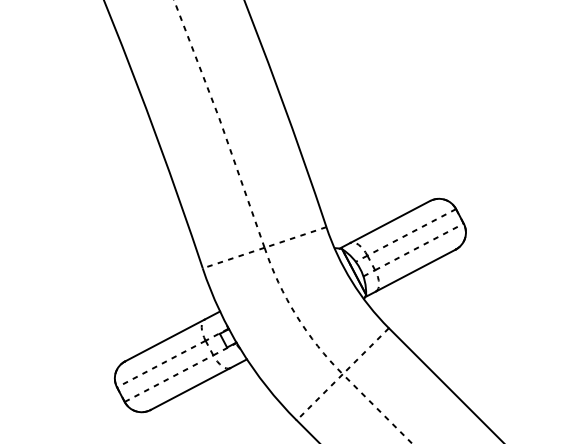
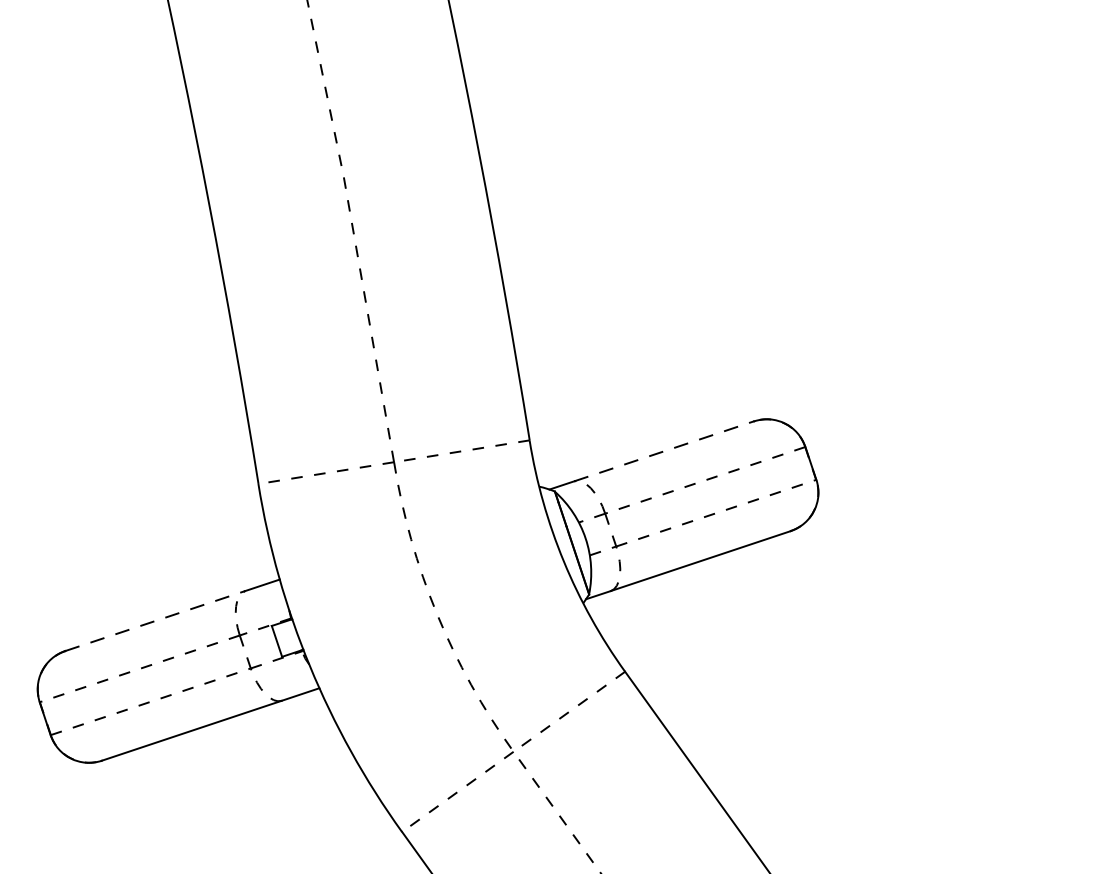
line: (390, 221) -> (664, 450), solid -> dashed
line: (164, 340) -> (154, 620), solid -> dashed

